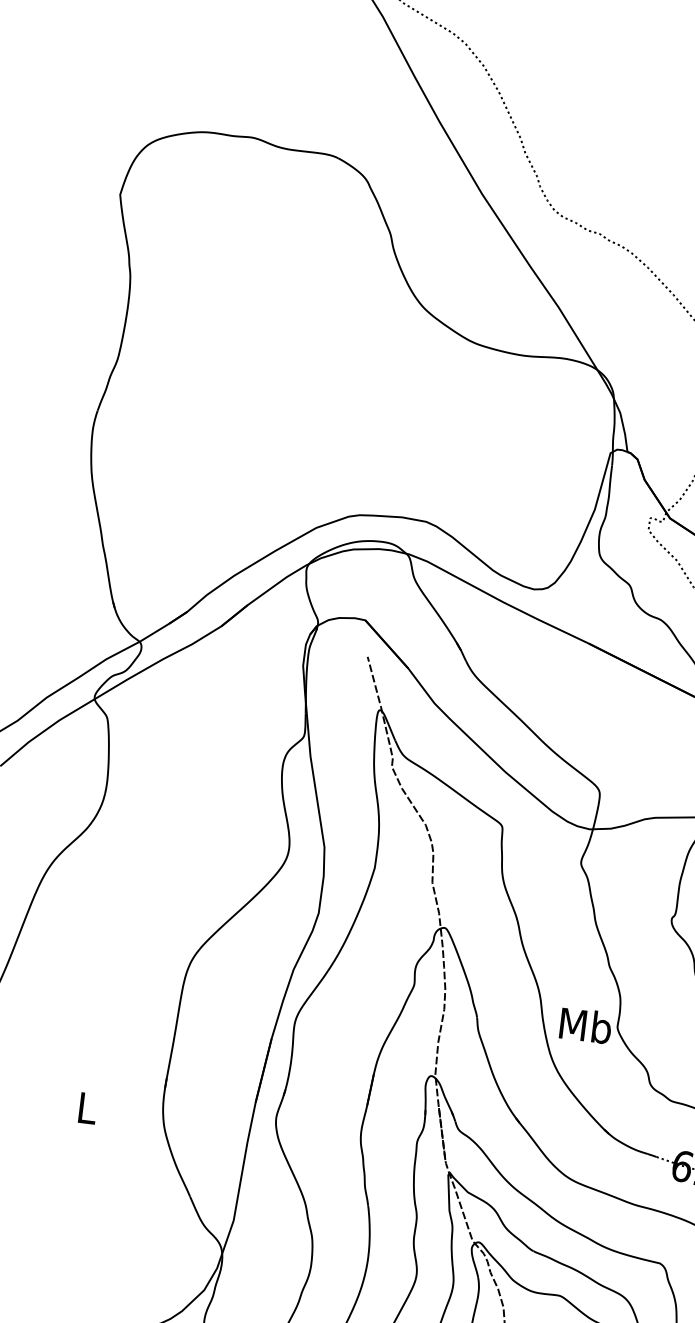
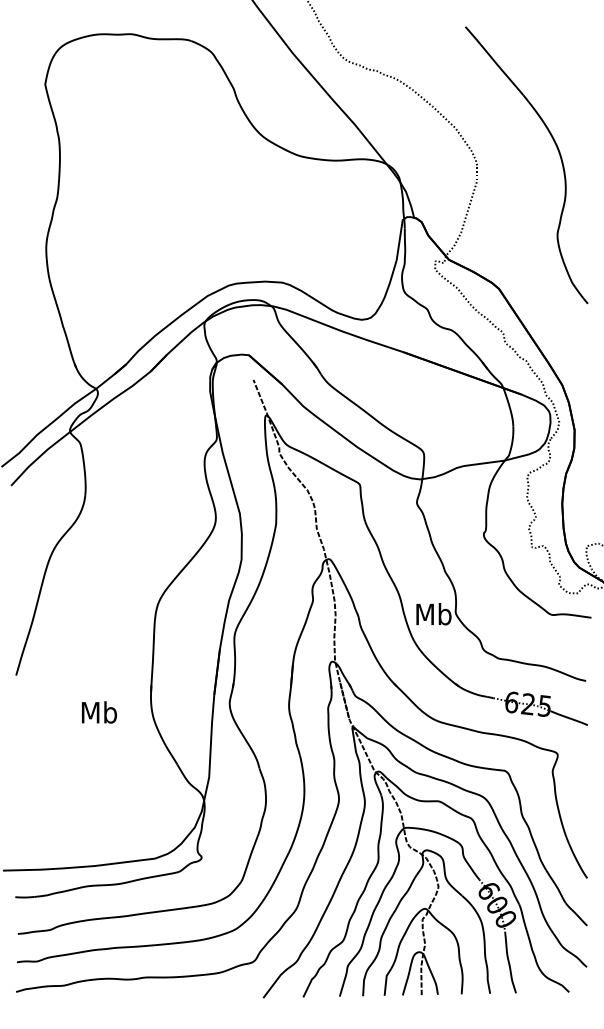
text: (87, 1108) -> (99, 712), L -> Mb

